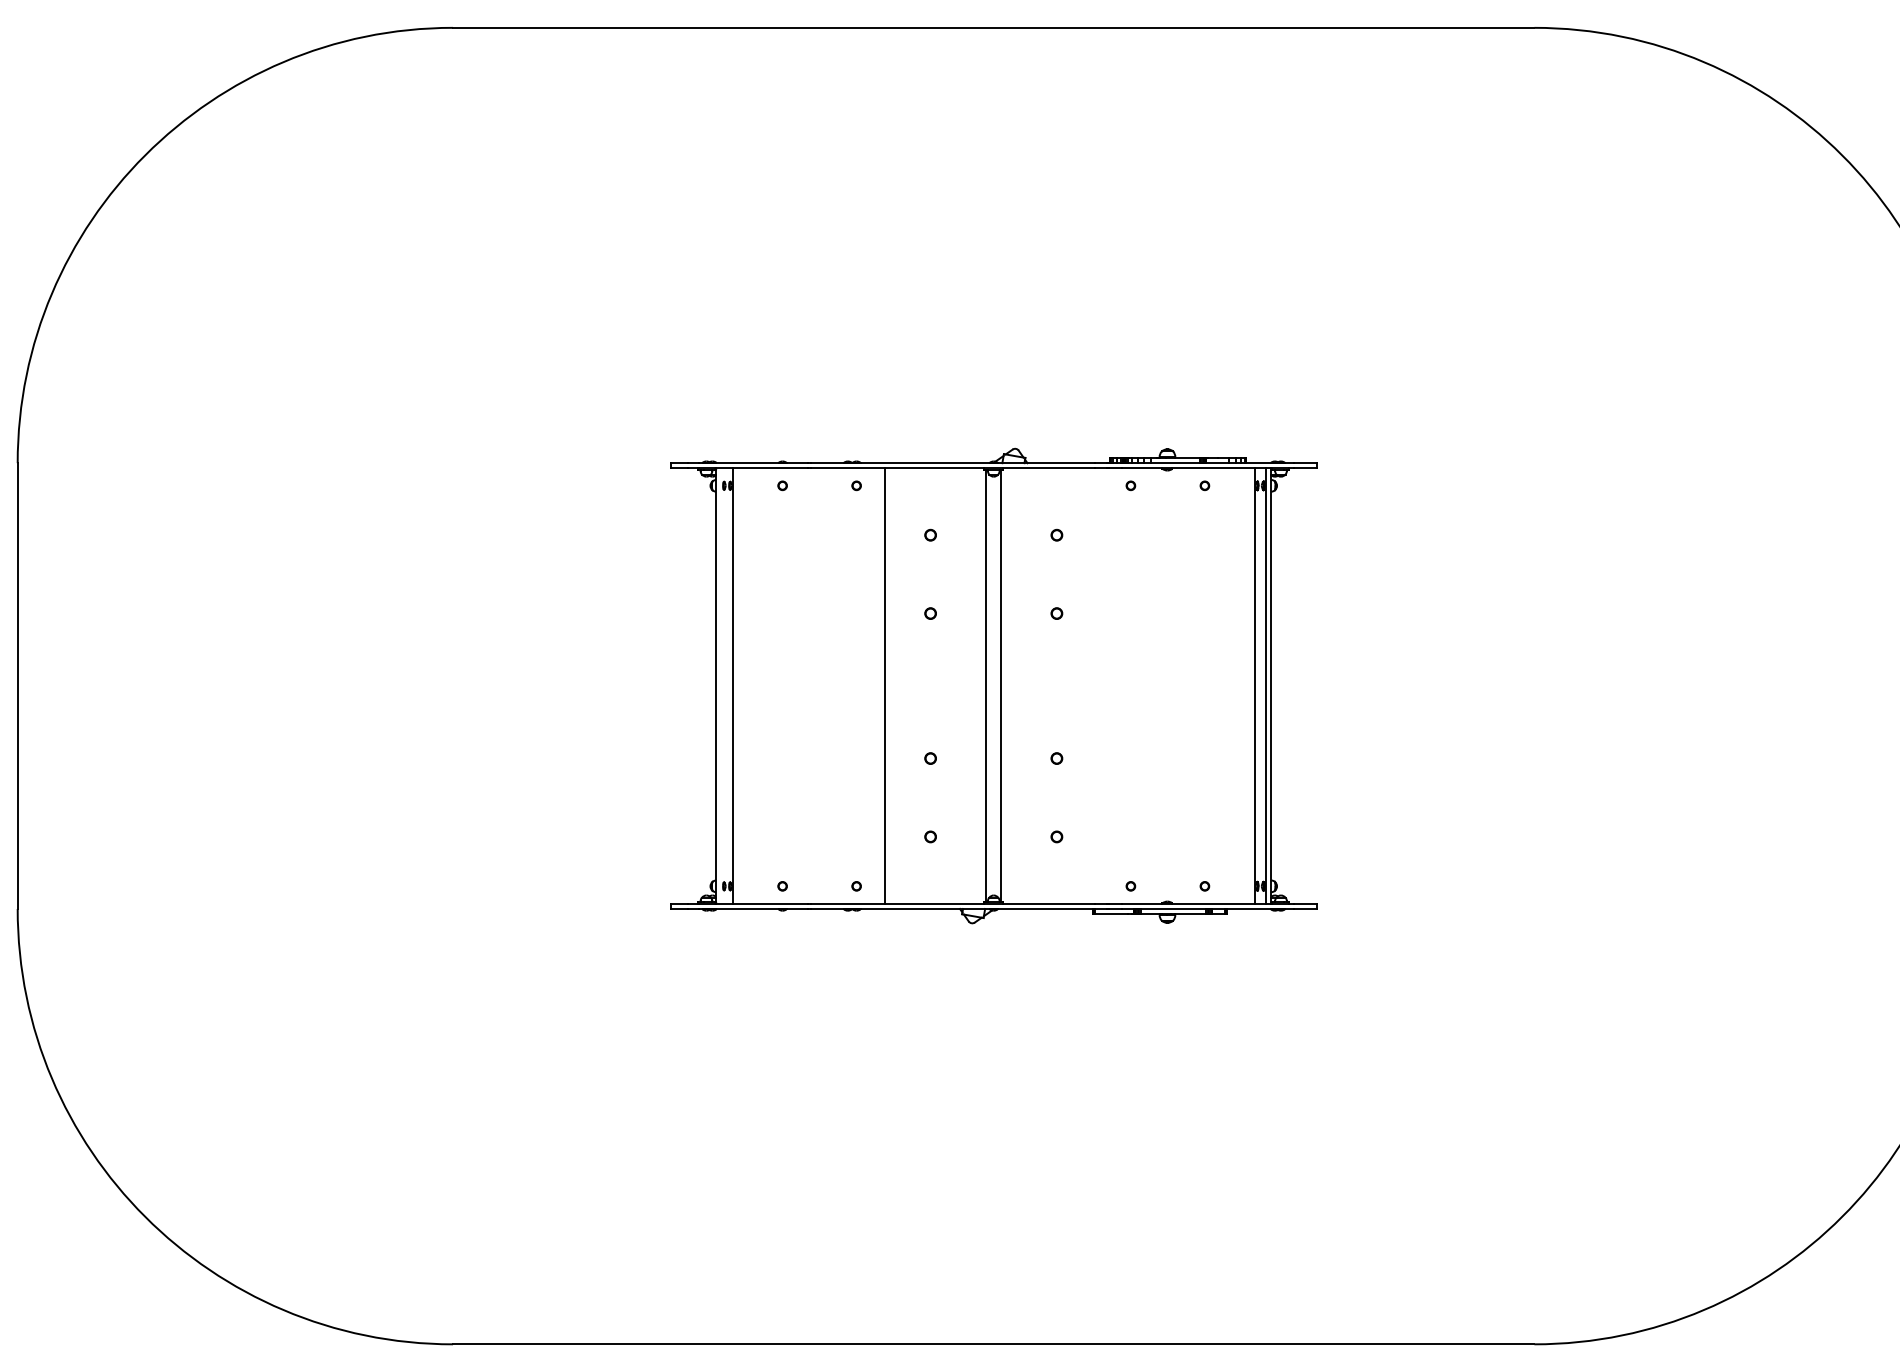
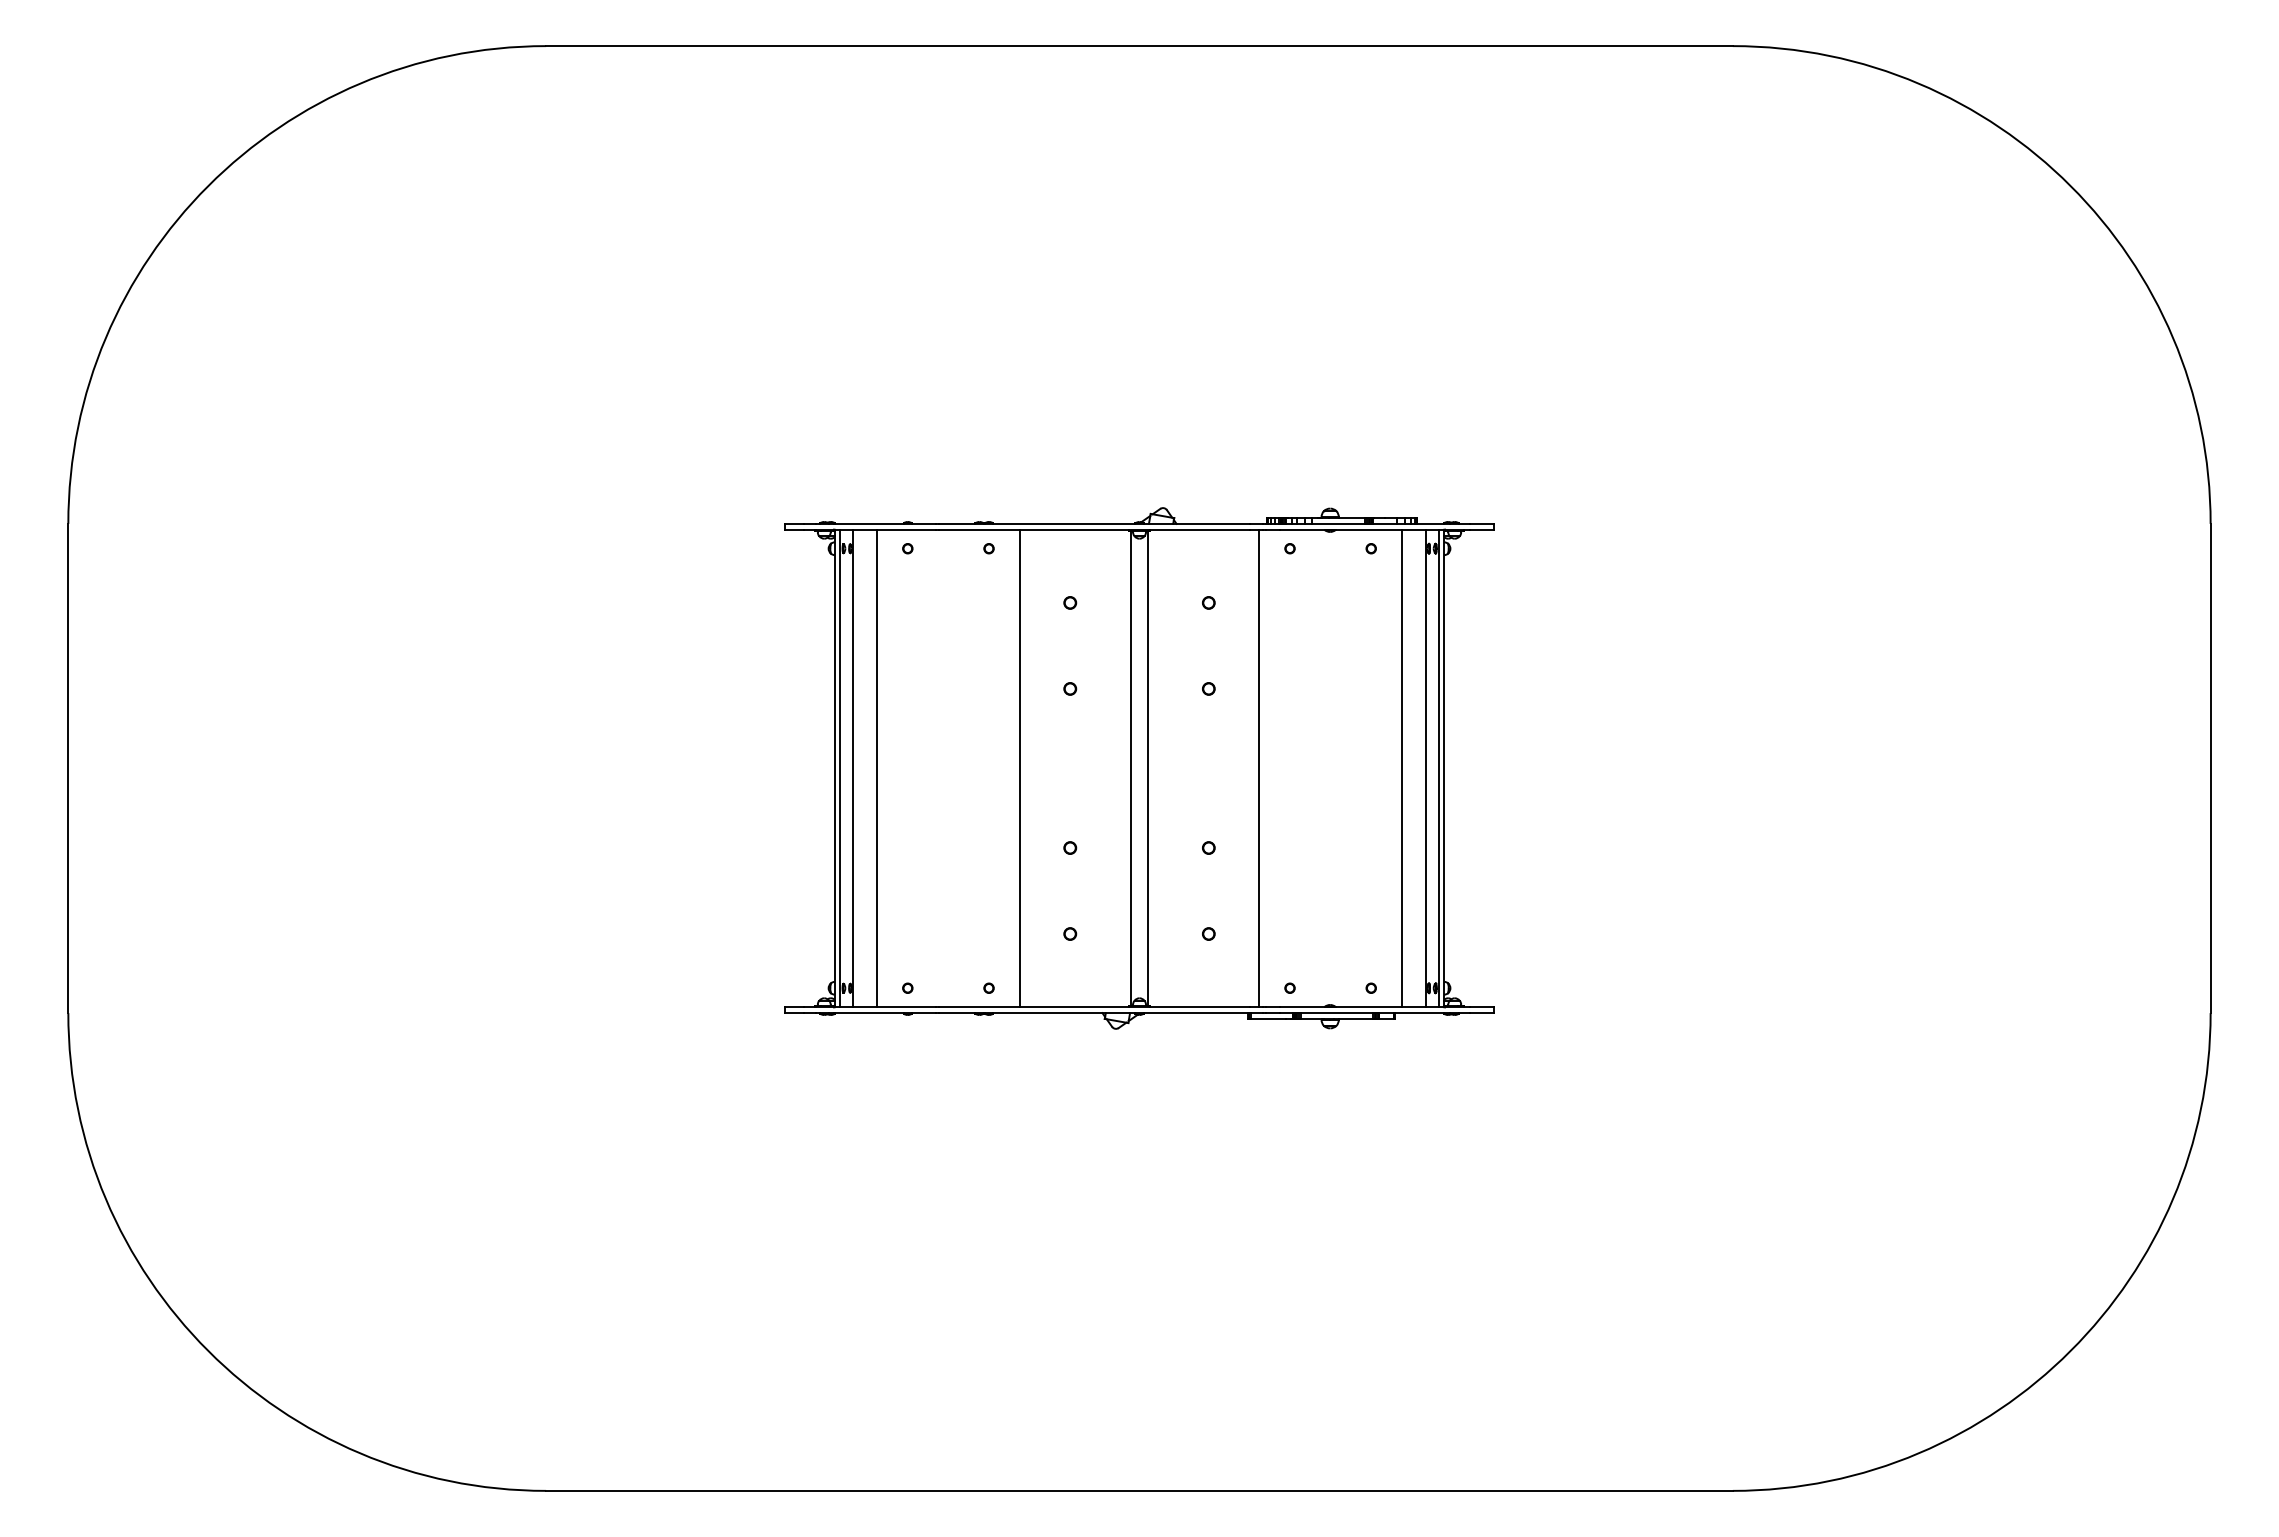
line: (721, 686) -> (840, 768), added
line: (754, 686) -> (876, 768), added
line: (1102, 686) -> (1258, 768), added
line: (1233, 686) -> (1402, 768), added

